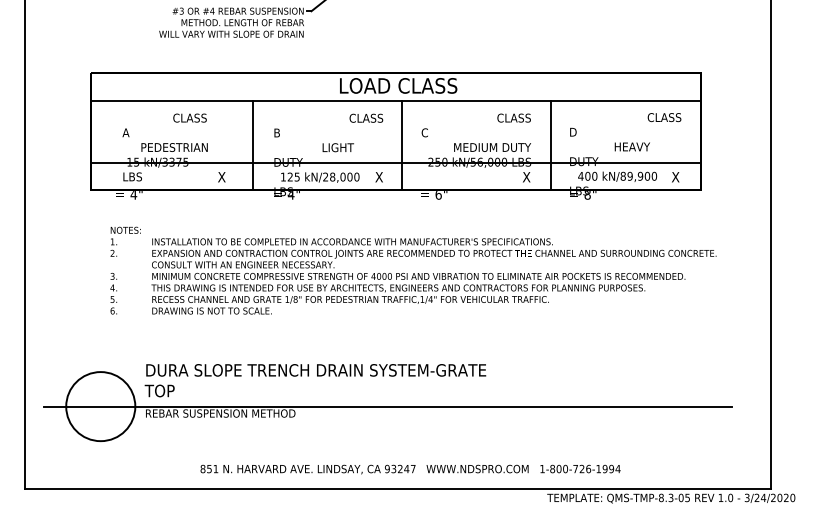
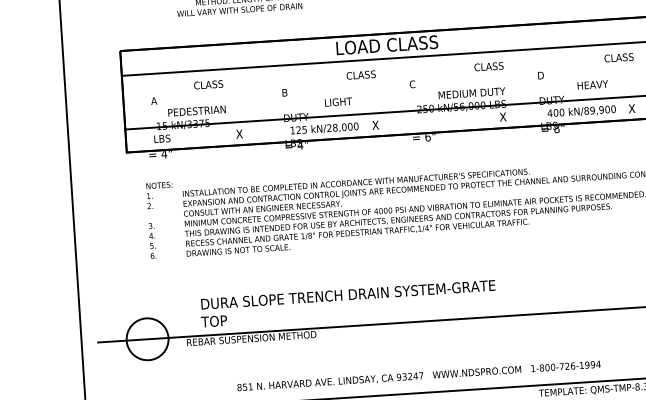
line: (252, 145) -> (264, 104), removed
line: (401, 145) -> (393, 96), removed
line: (551, 145) -> (522, 88), removed
text: (315, 380) -> (348, 303), moved
circle: (100, 406) -> (147, 339), size x0.7

